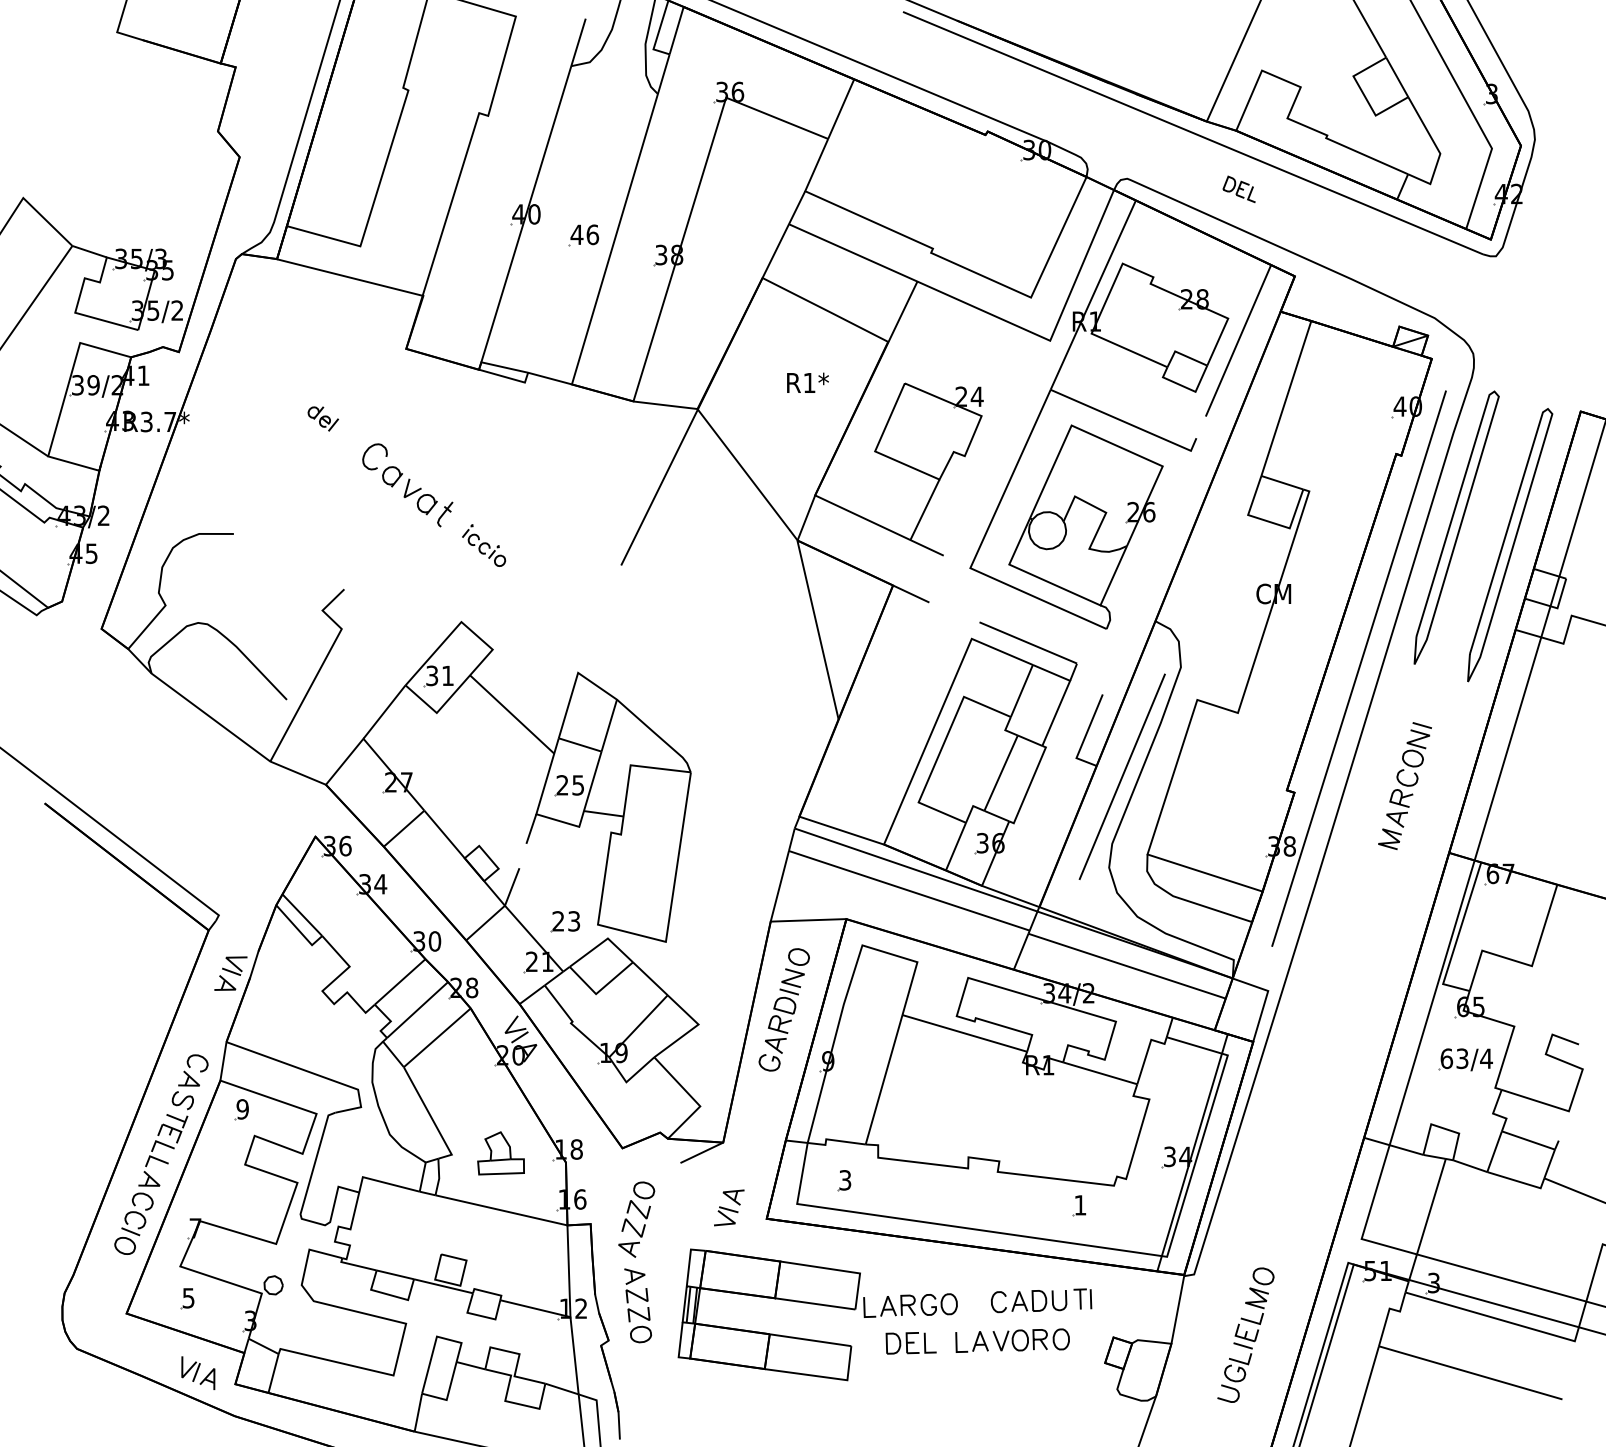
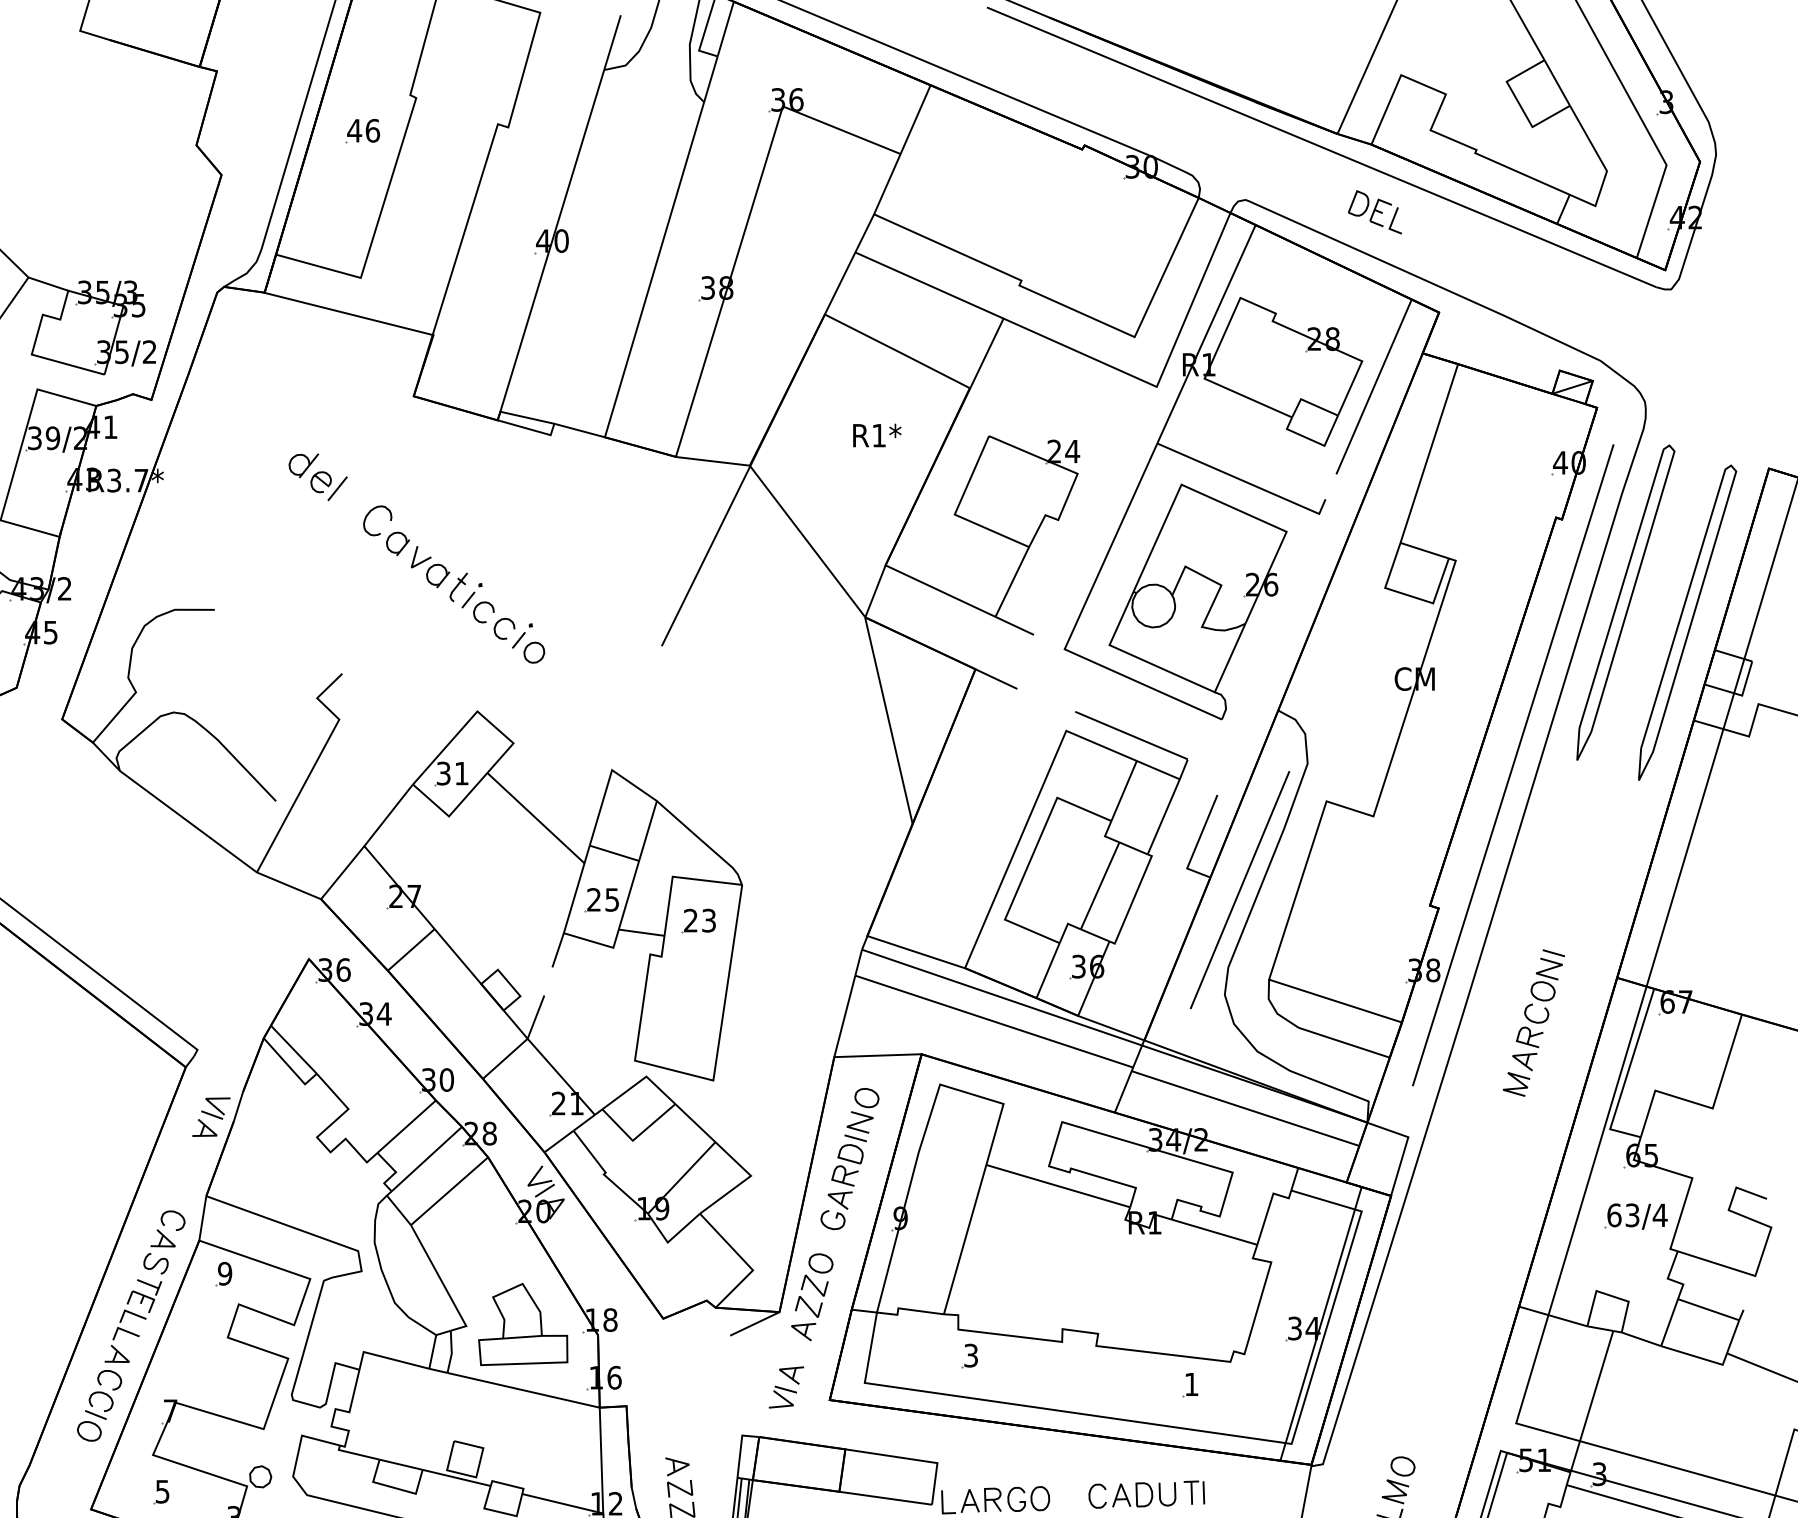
part: (1238, 189) -> (1374, 212), size x1.43
part: (583, 235) -> (362, 131), moved
part: (323, 418) -> (318, 476), size x1.67
part: (483, 545) -> (502, 623), size x1.67
part: (1404, 785) -> (1533, 1022), moved
part: (565, 921) -> (699, 920), moved
part: (500, 1153) -> (522, 1324), size x1.67
part: (844, 1180) -> (970, 1355), moved
part: (630, 1222) -> (805, 1300), moved

